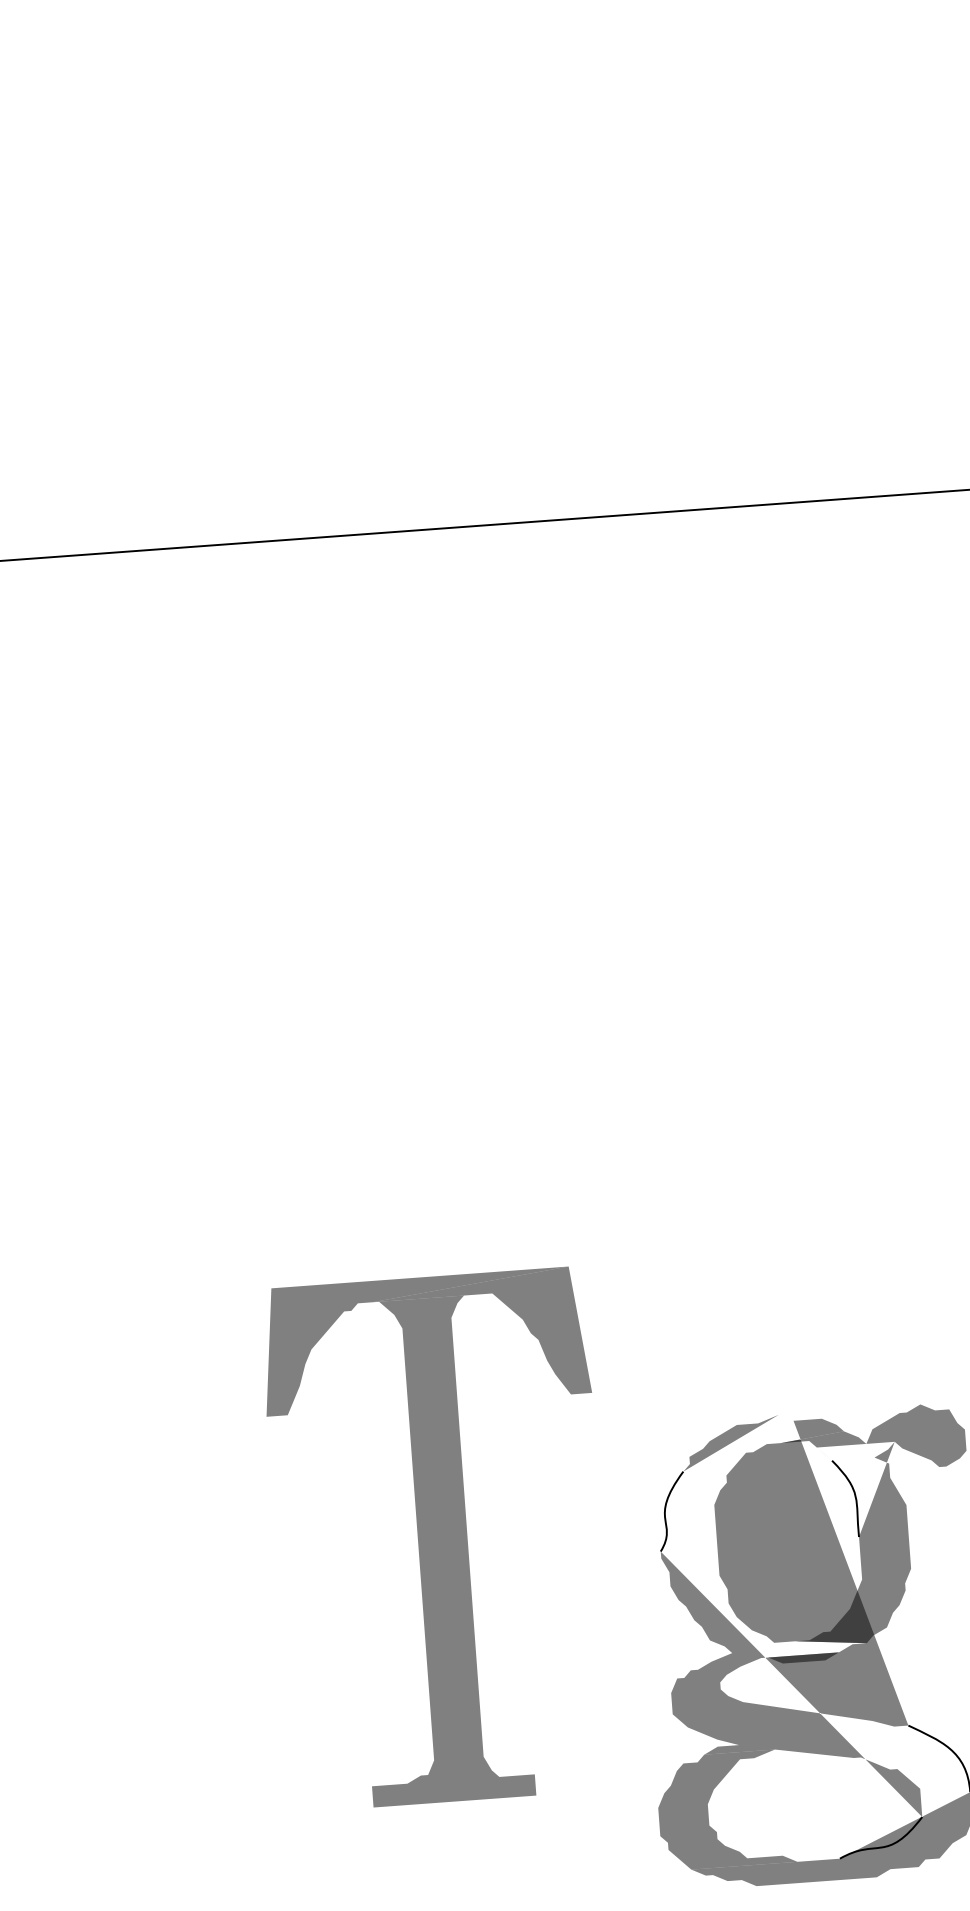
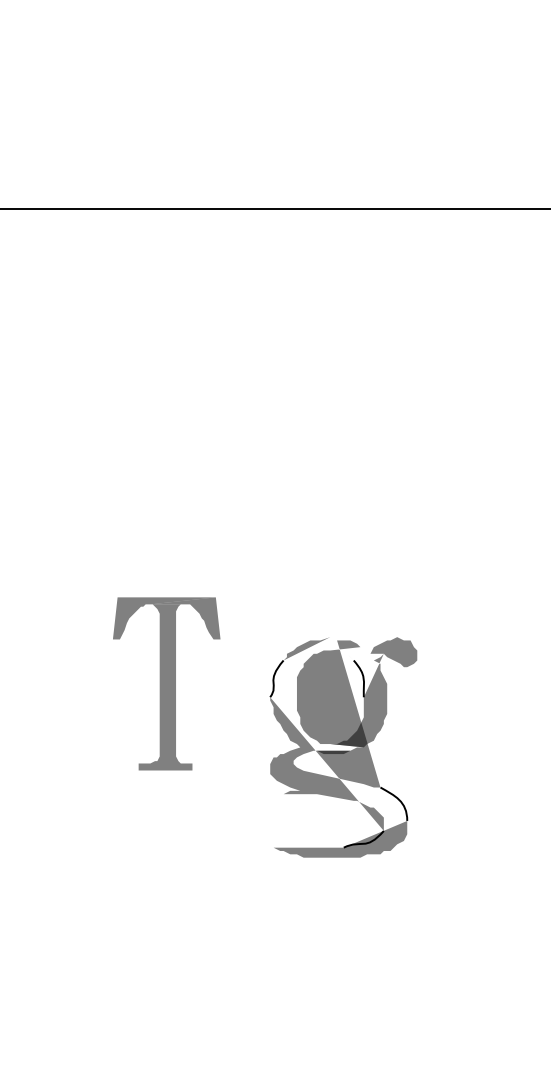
fill: (823, 1440) -> (350, 650), removed
part: (438, 1538) -> (166, 683), size x0.7
fill: (735, 1808) -> (296, 820), removed

